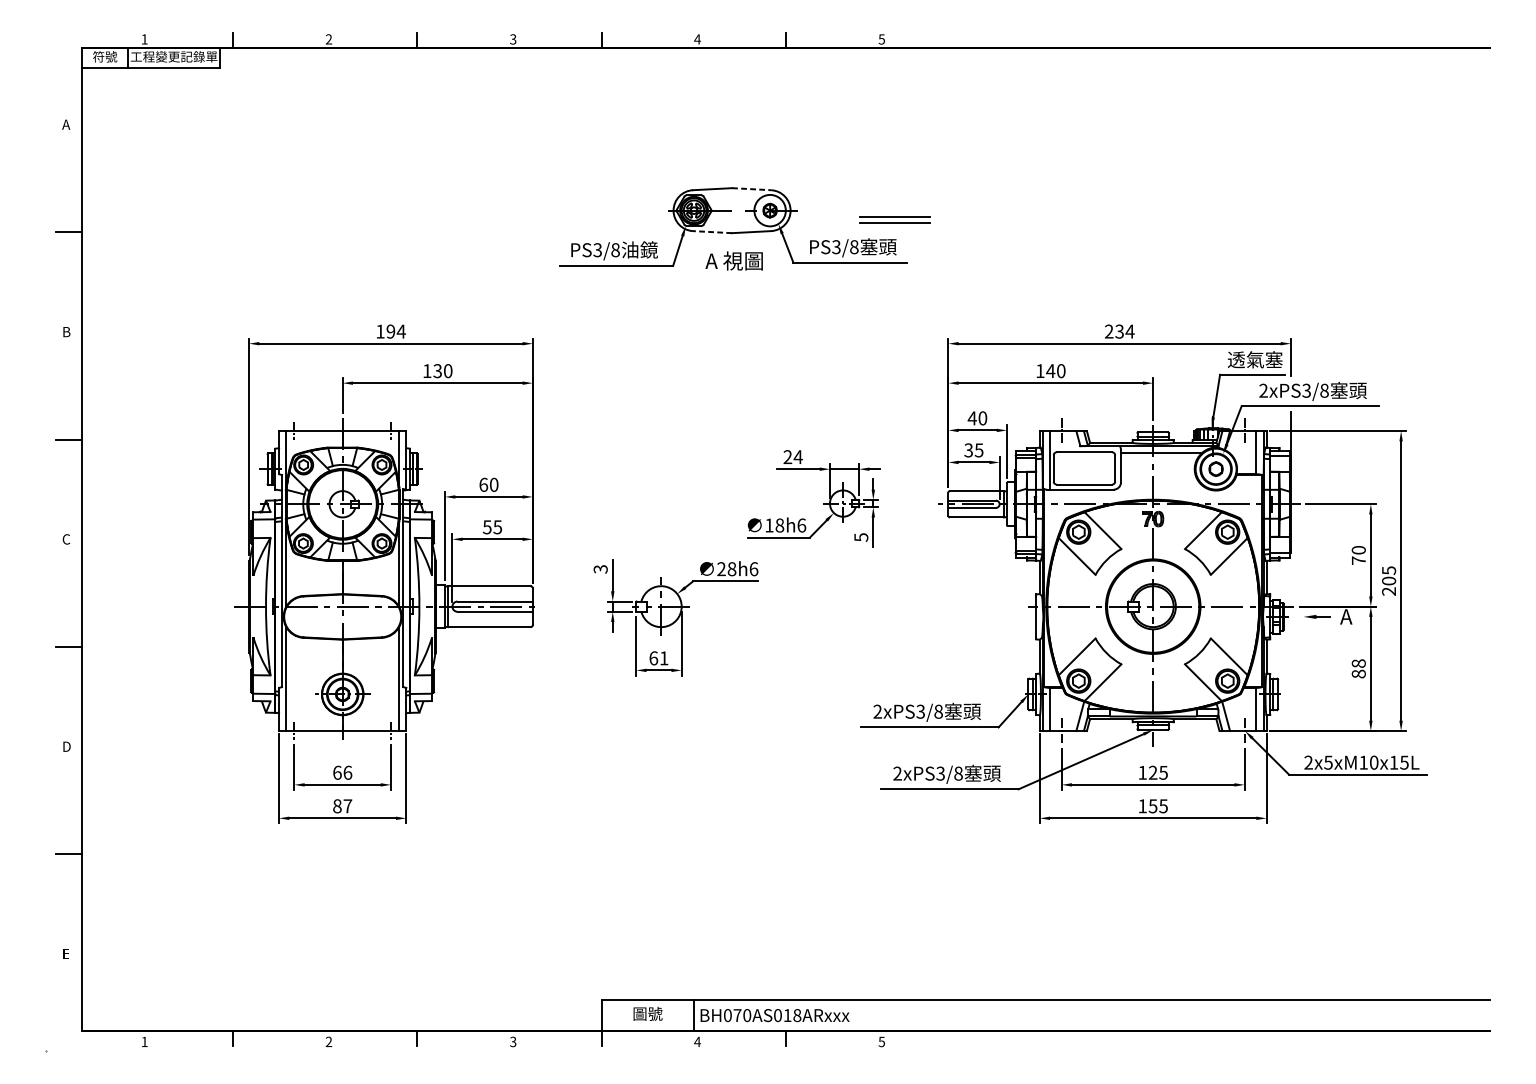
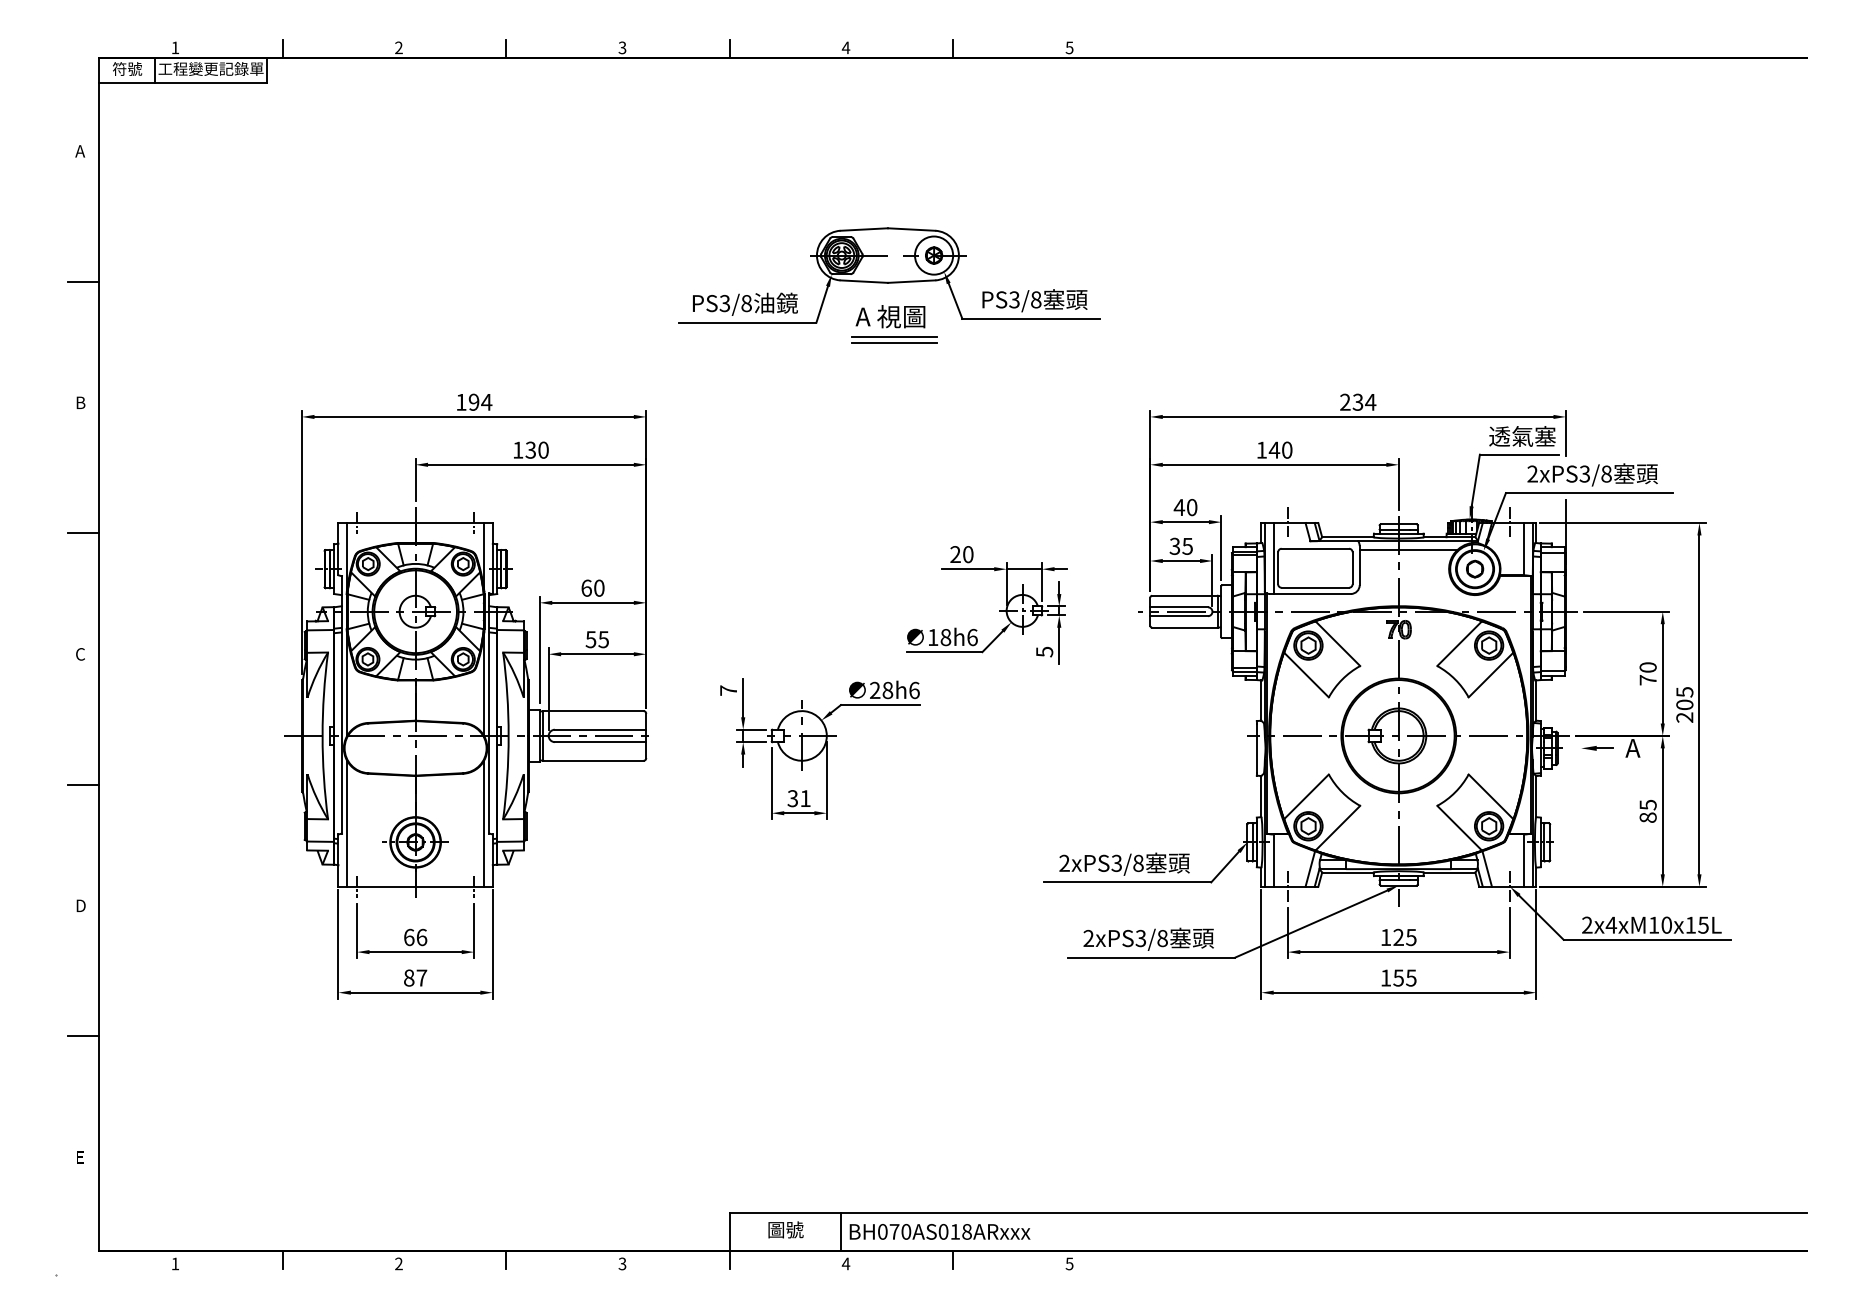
line: (751, 189) -> (911, 229), dashed -> solid
part: (894, 219) -> (894, 339), moved
line: (712, 232) -> (864, 281), dashed -> solid
text: (797, 457) -> (967, 554), 24 -> 20
text: (600, 569) -> (728, 690), 3 -> 7
text: (653, 658) -> (792, 798), 61 -> 31
text: (1358, 663) -> (1647, 804), 88 -> 85
text: (1328, 762) -> (1611, 924), 2x5xM10x15L -> 2x4xM10x15L

